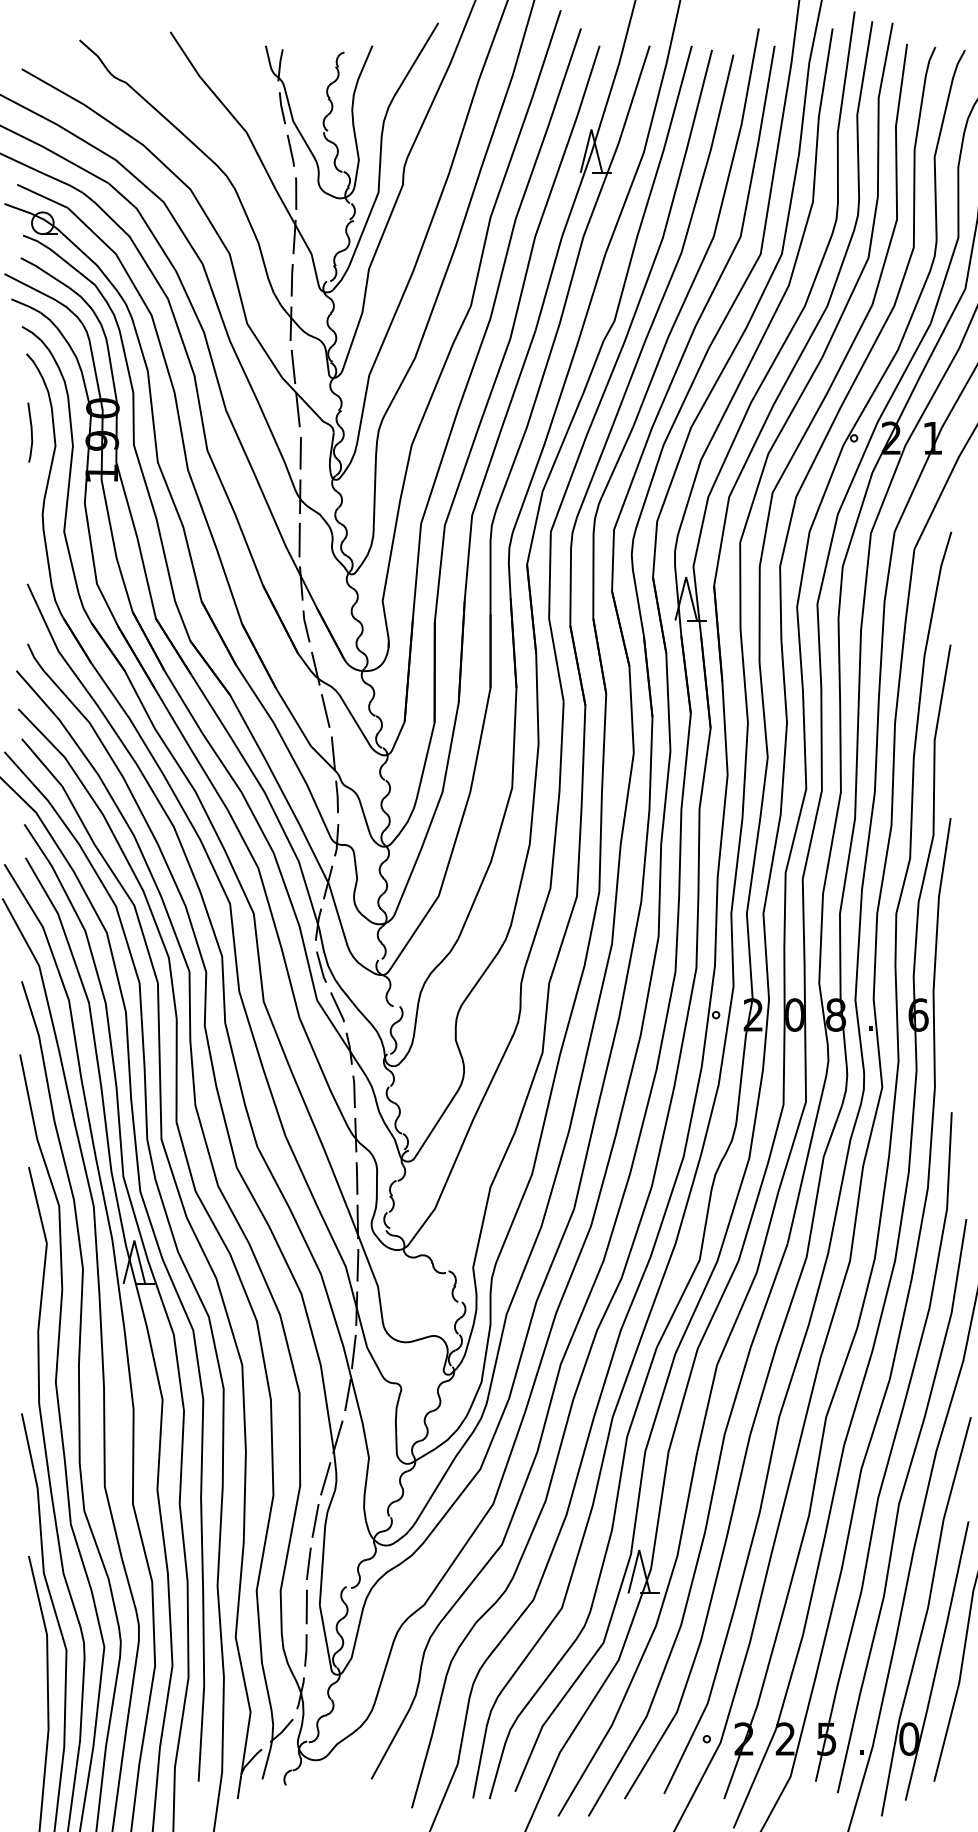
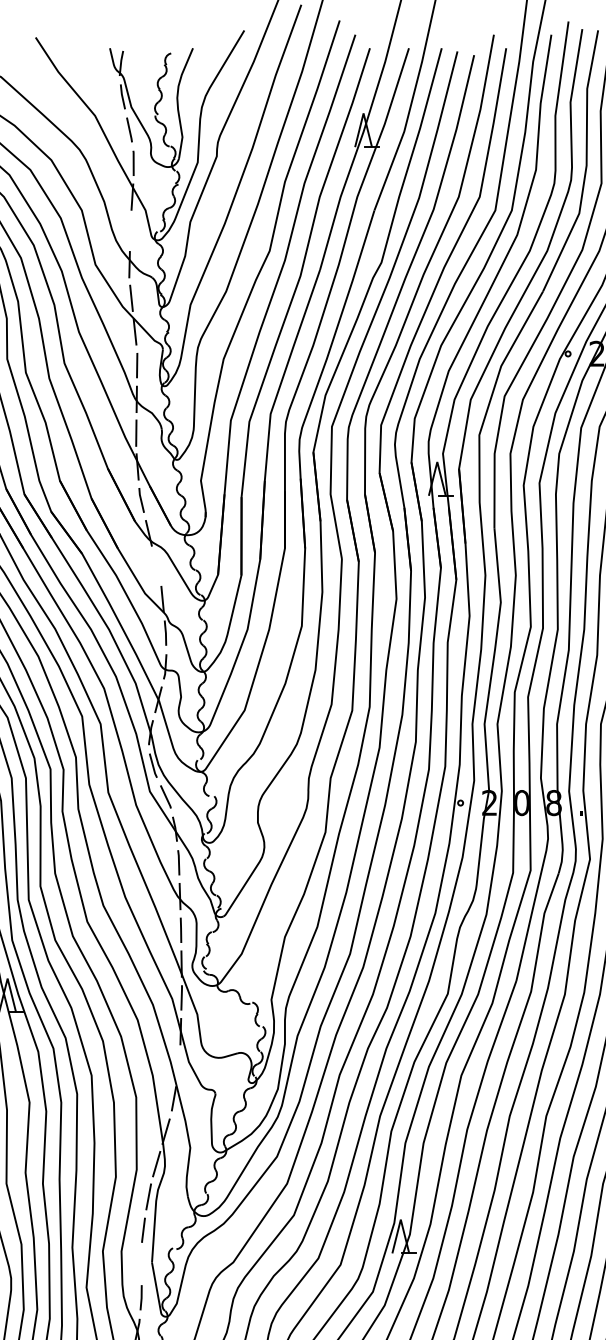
line: (291, 280) -> (129, 231), removed
line: (325, 710) -> (156, 565), removed
line: (353, 1351) -> (178, 1065), removed
line: (306, 1606) -> (141, 1263), removed

